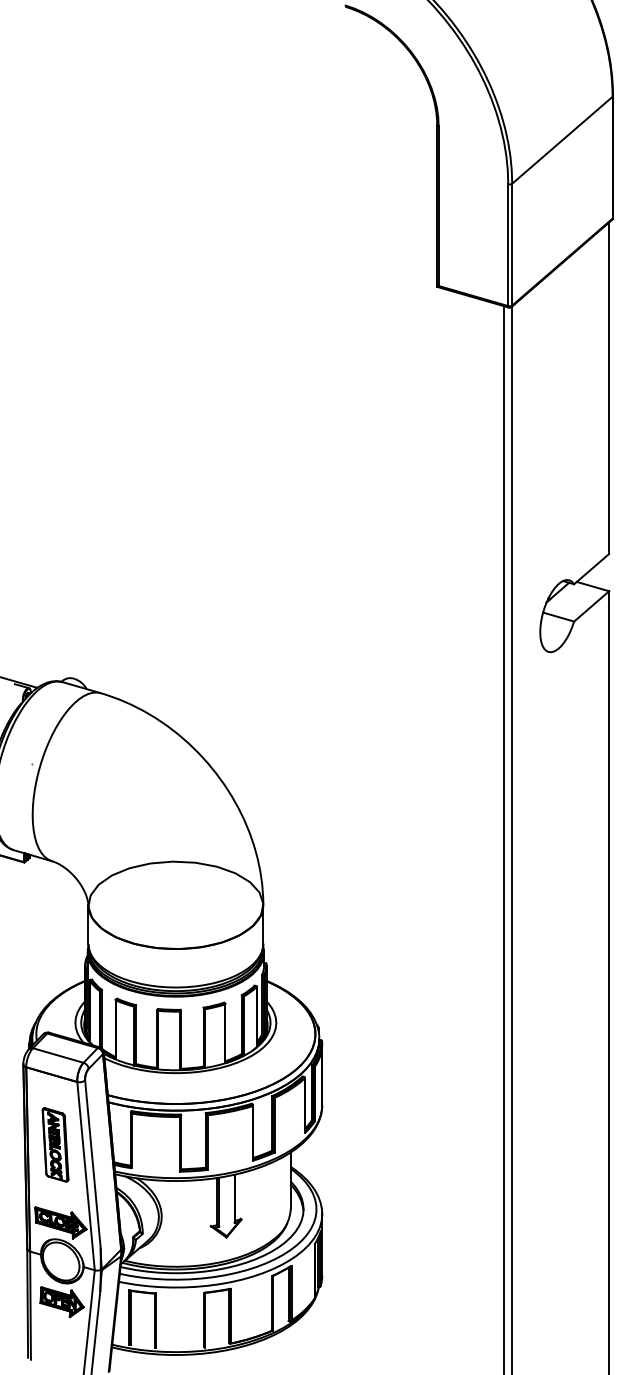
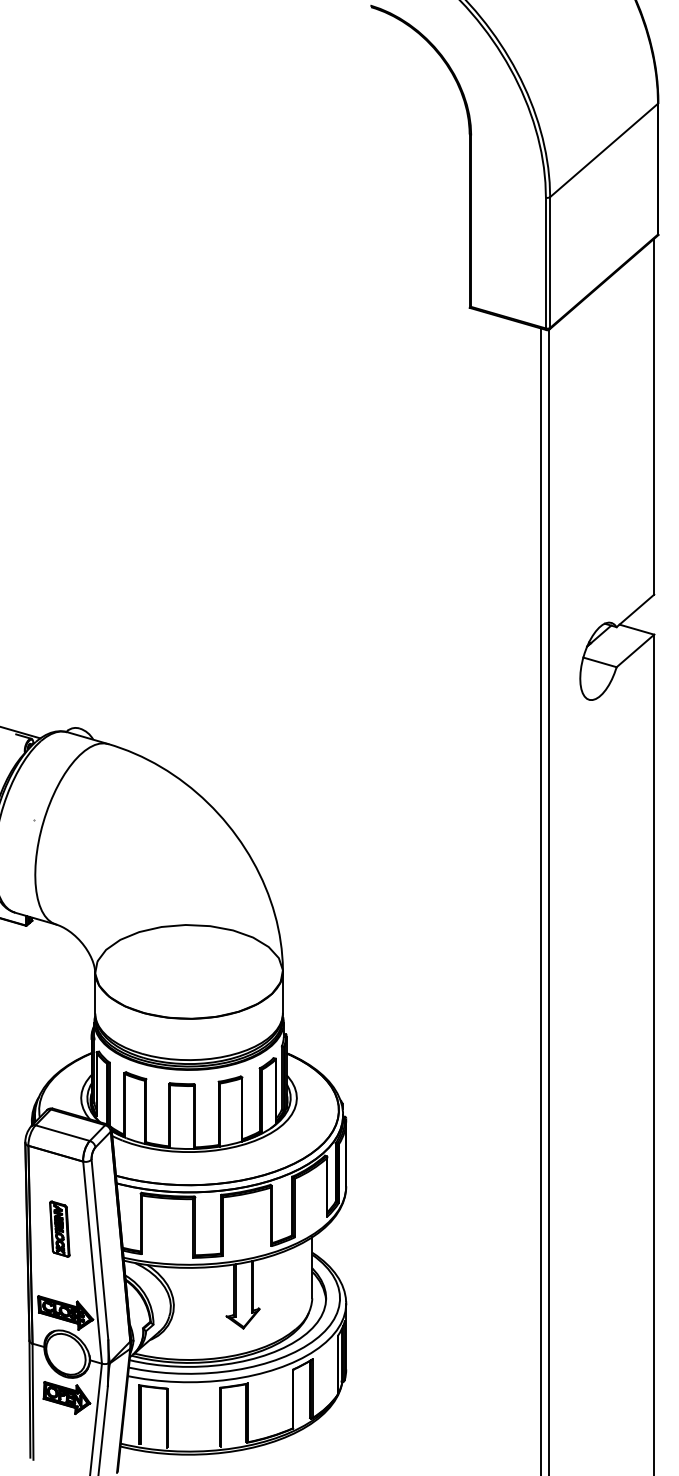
part: (55, 1144) -> (59, 1228), size x0.7

